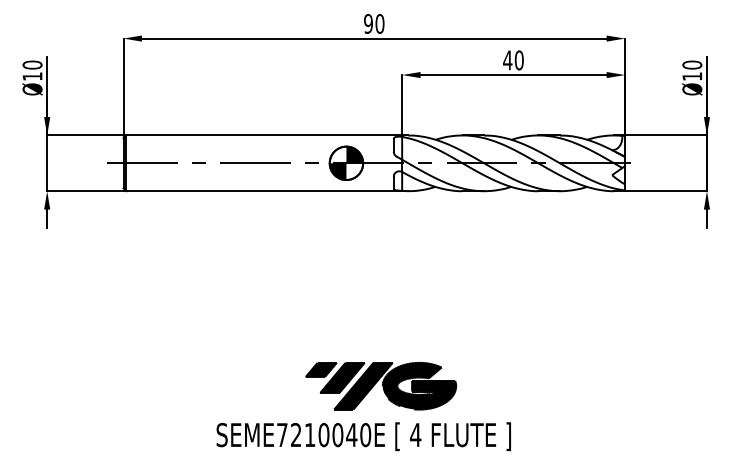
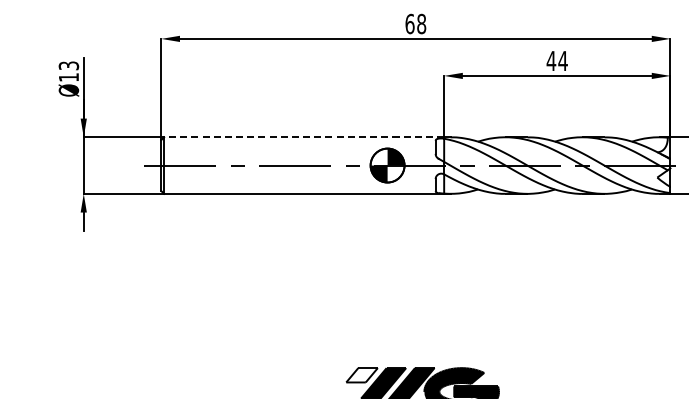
text: (374, 23) -> (416, 23), 90 -> 68
text: (518, 60) -> (562, 61), 40 -> 44
text: (32, 64) -> (68, 65), Ø10 -> Ø13
line: (264, 135) -> (304, 137), solid -> dashed
fill: (320, 369) -> (361, 374), removed

